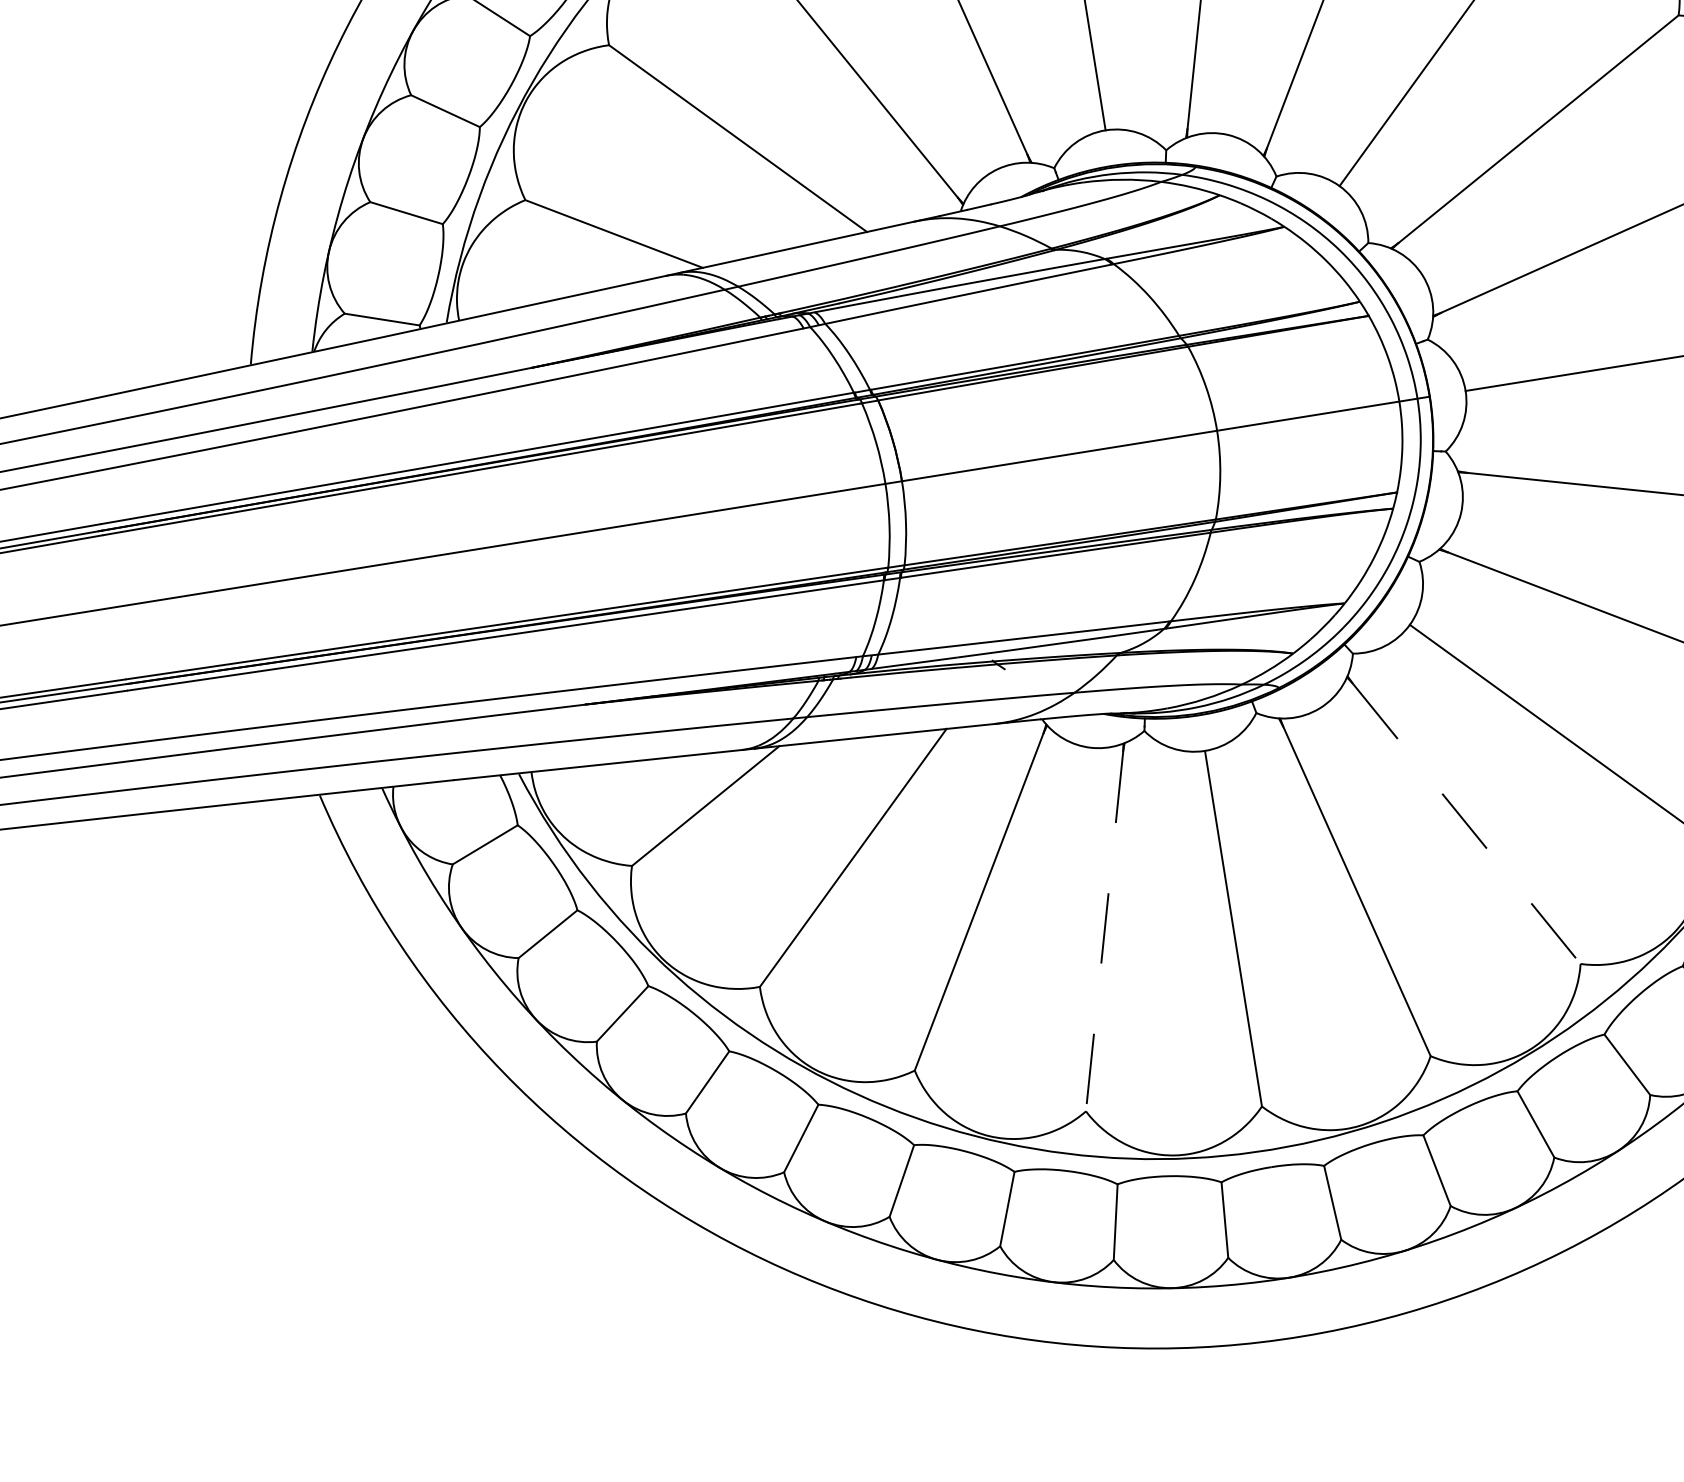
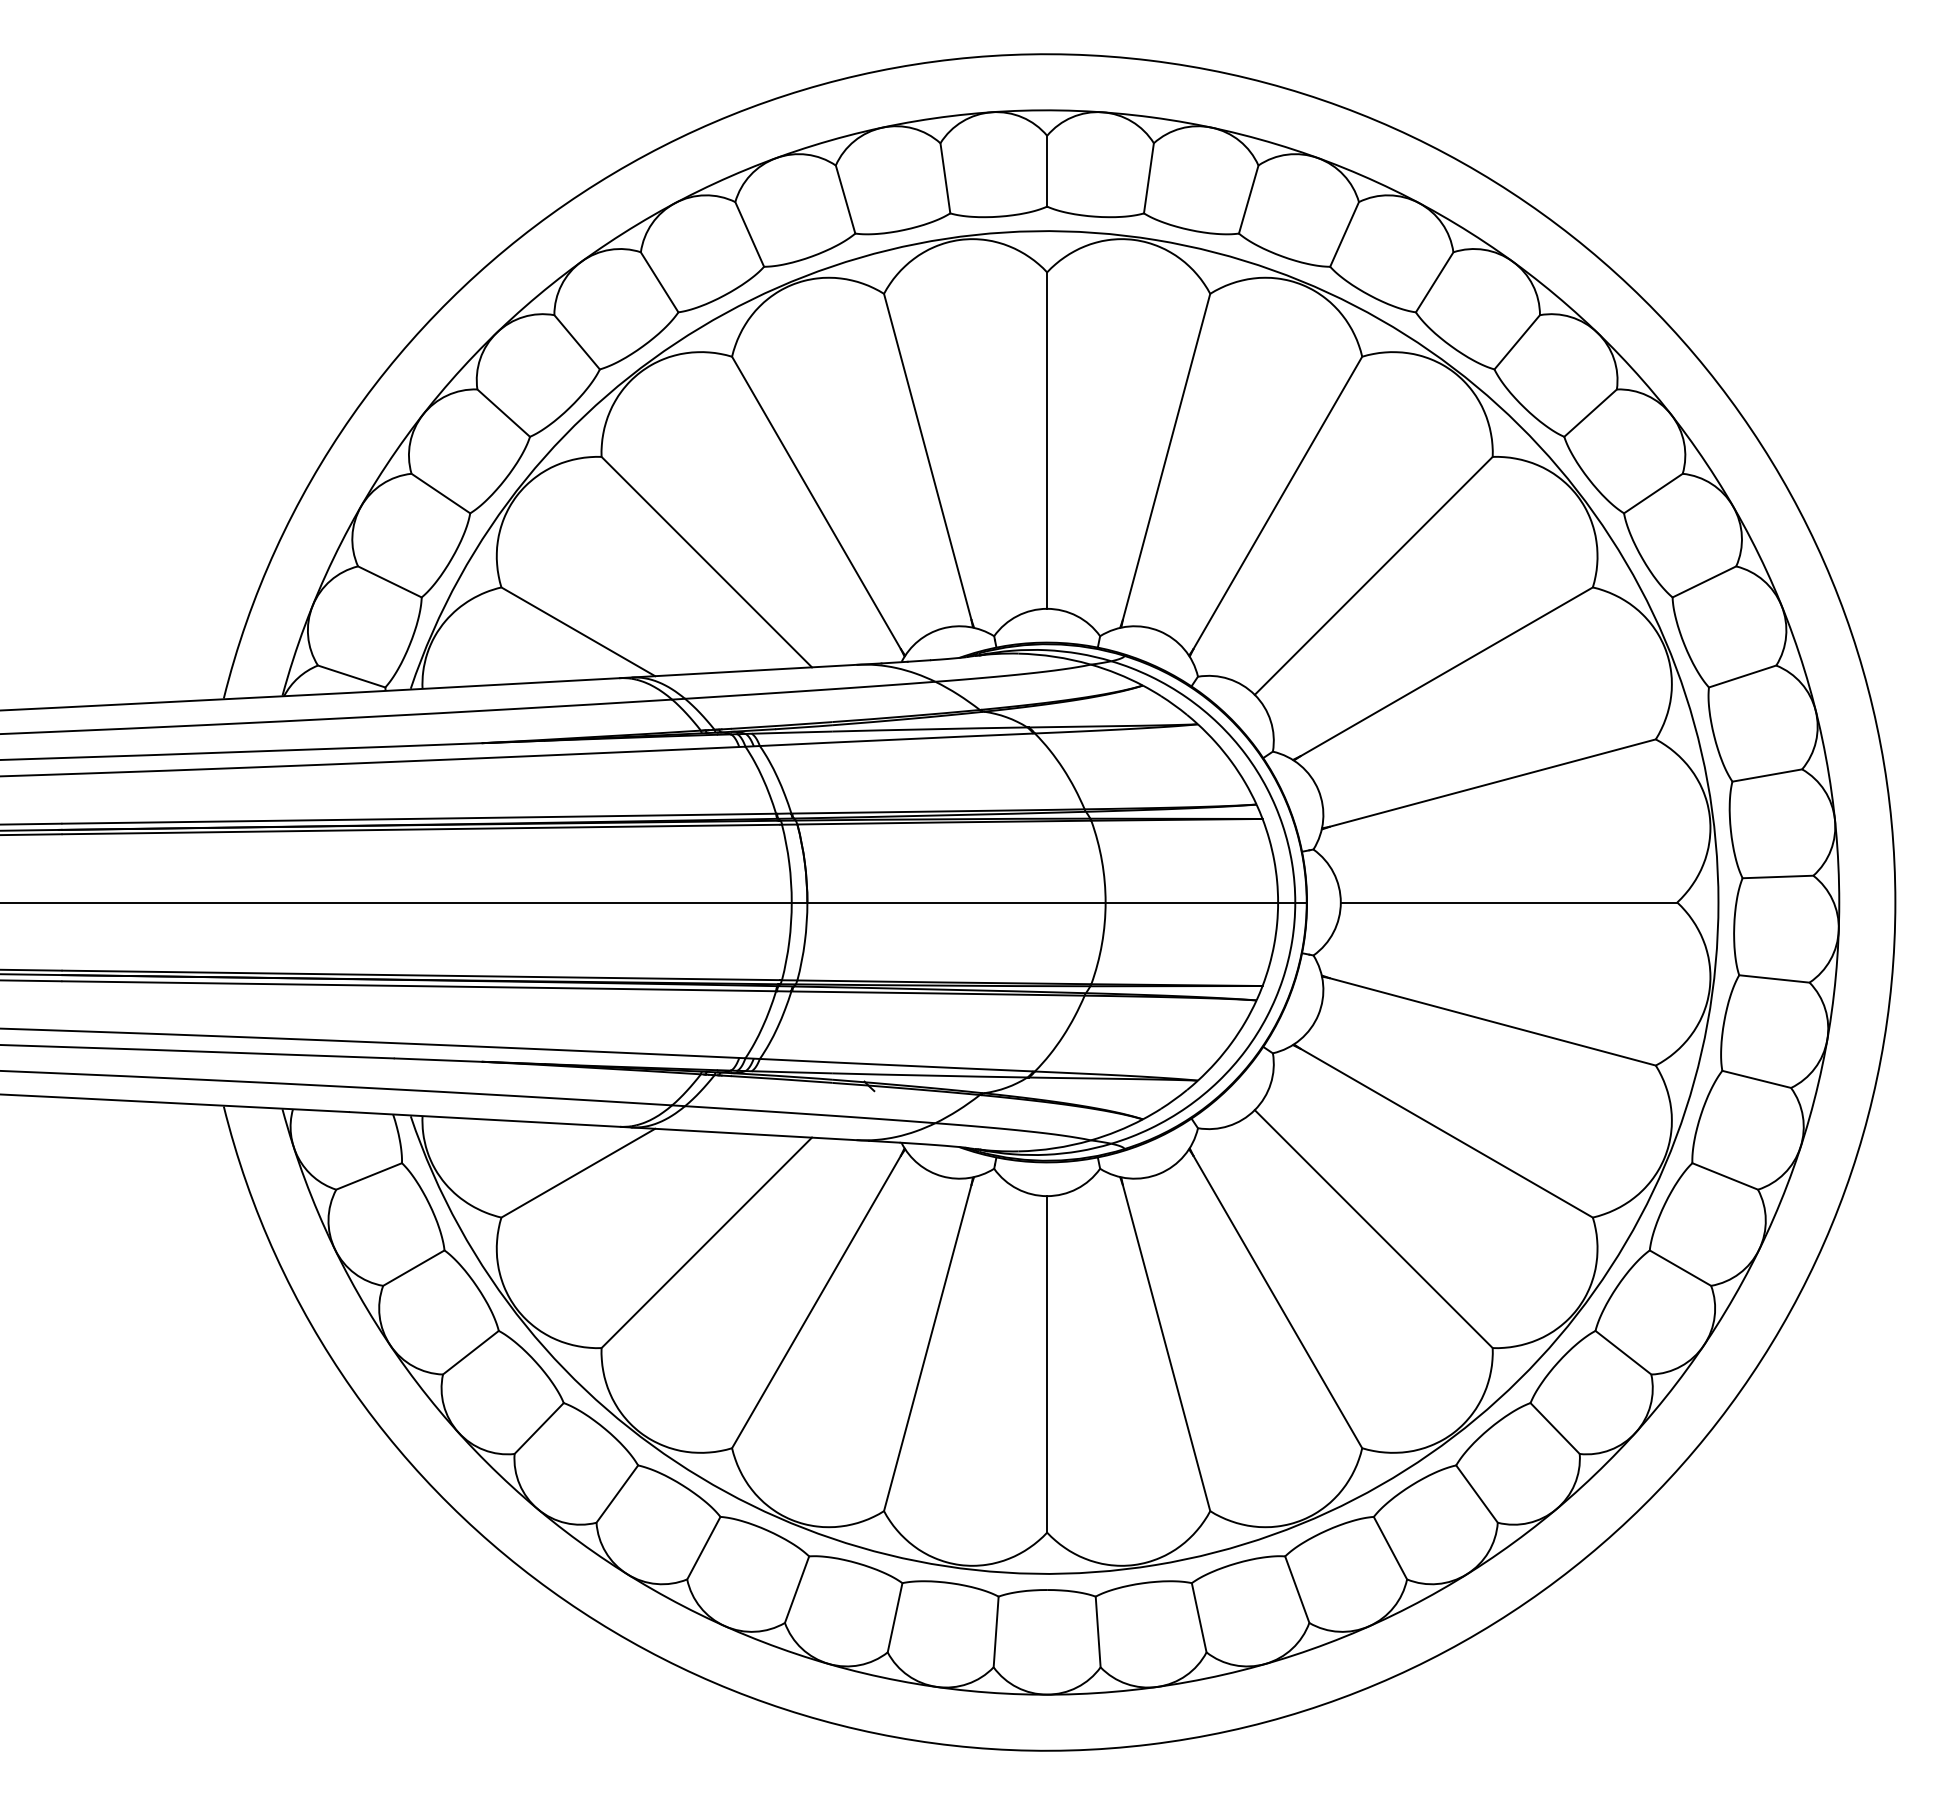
line: (1467, 824) -> (1278, 1302), dashed -> solid
line: (1104, 932) -> (927, 1348), dashed -> solid

